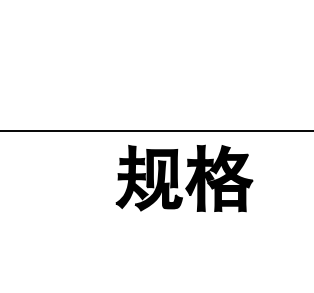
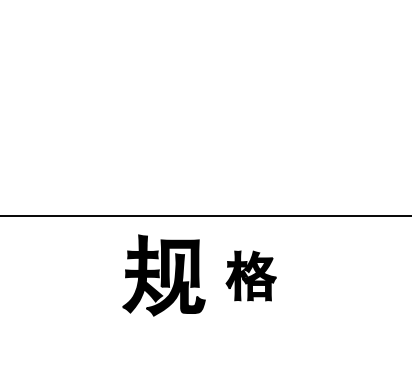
part: (219, 178) -> (251, 275), size x0.6

